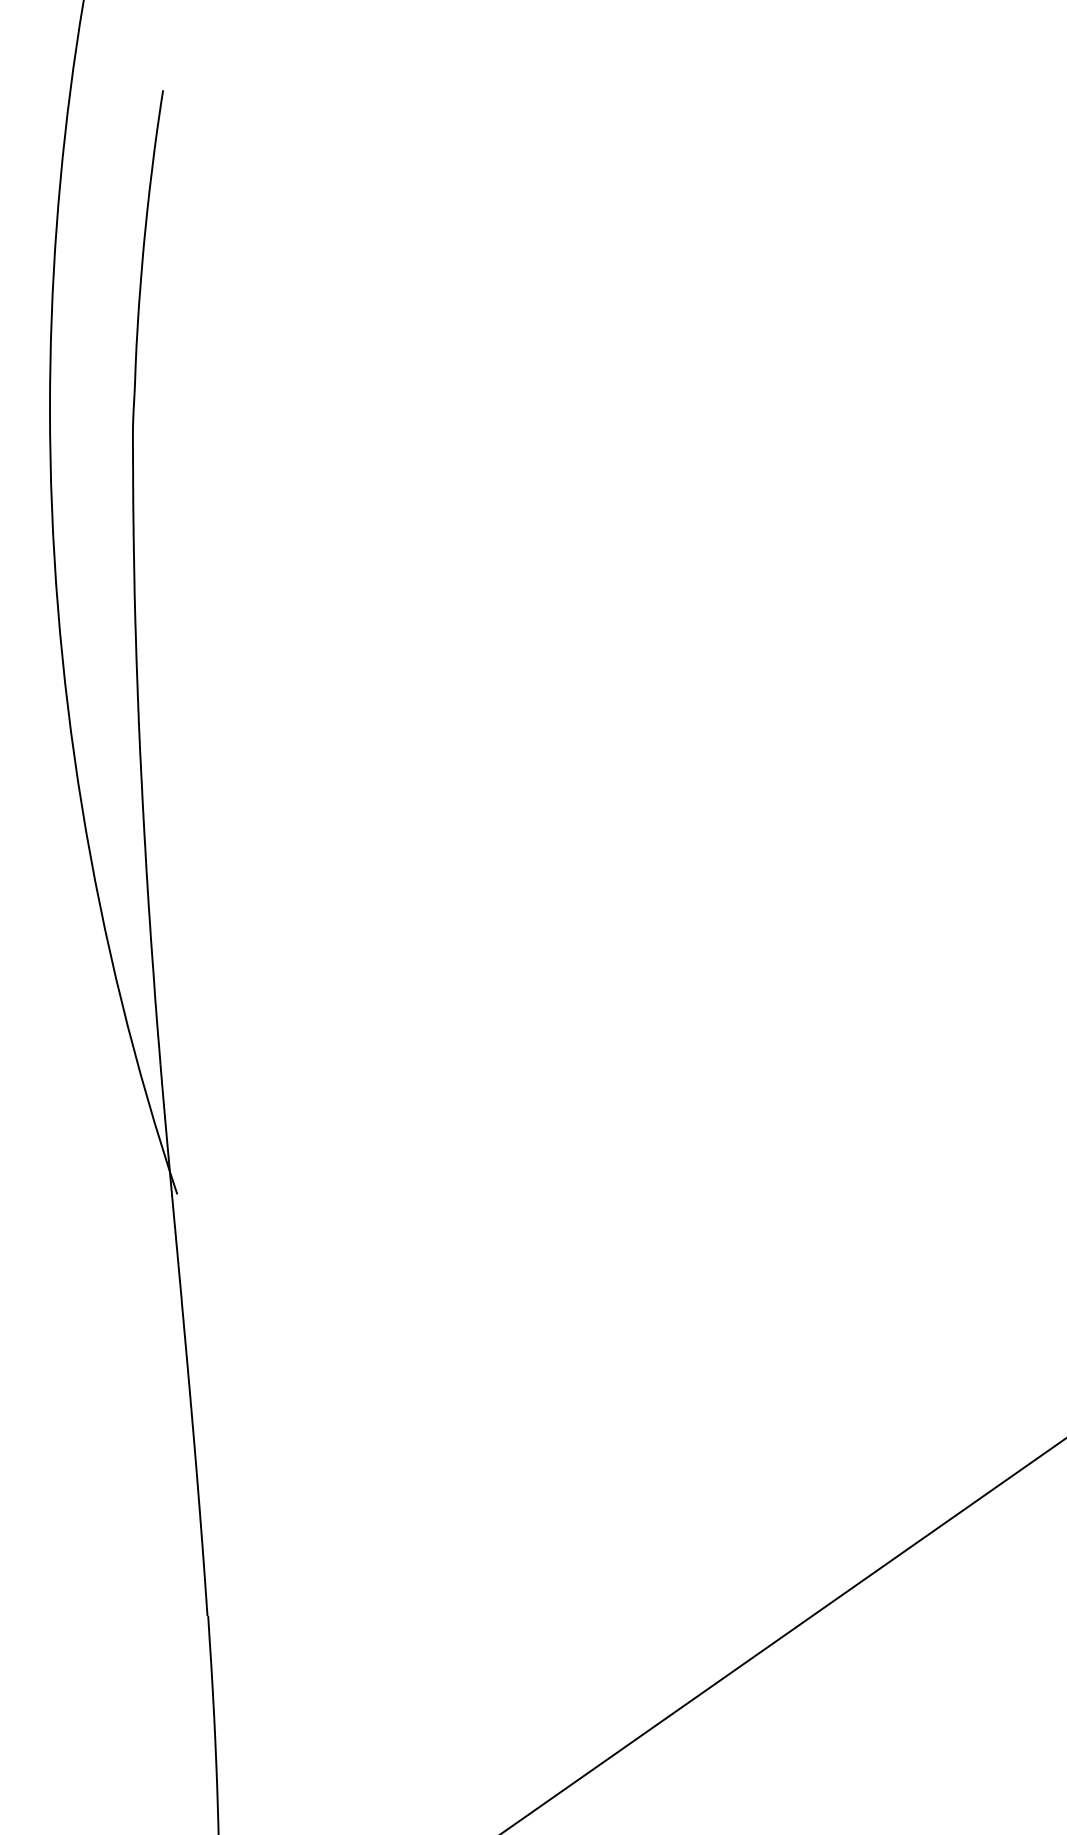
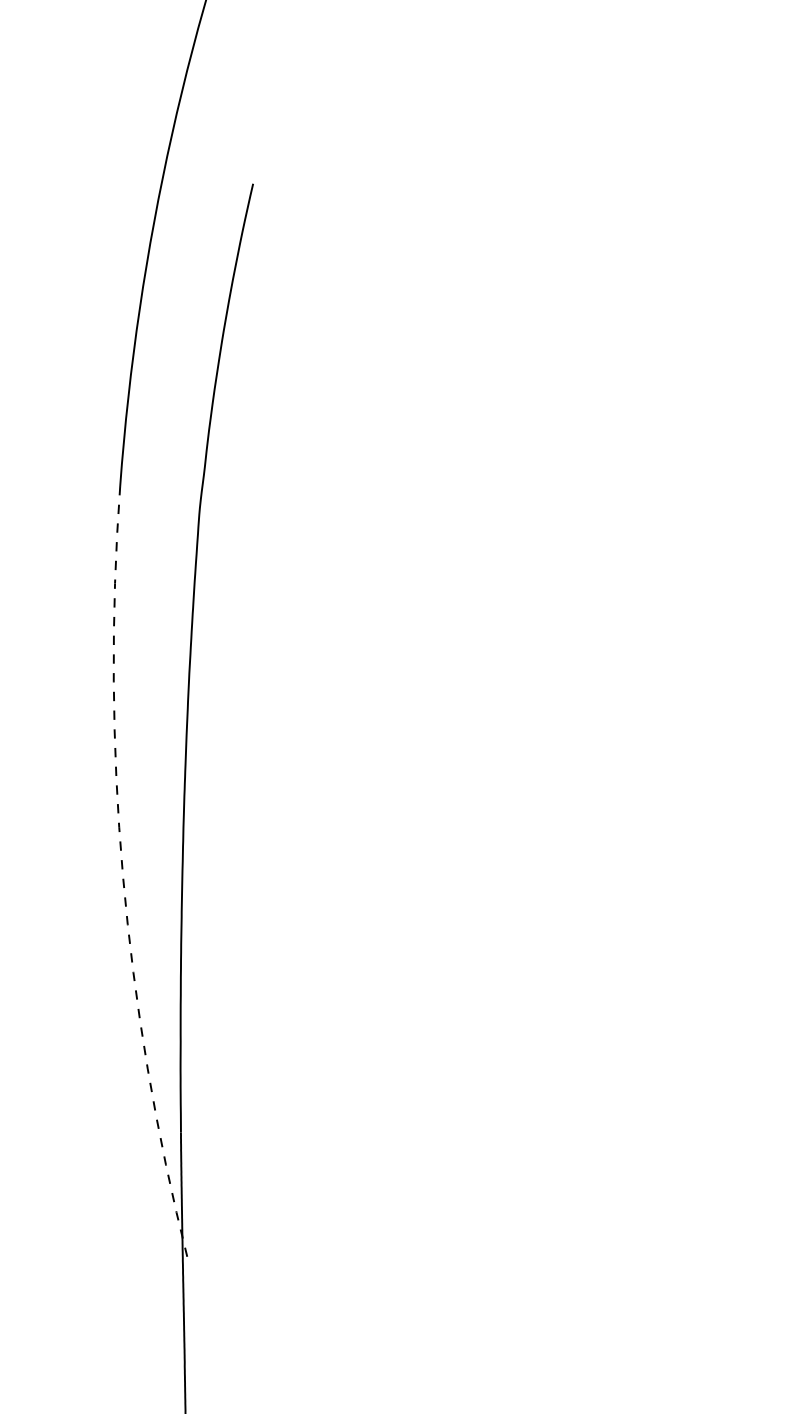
arc: (82, 806) -> (123, 875), solid -> dashed

